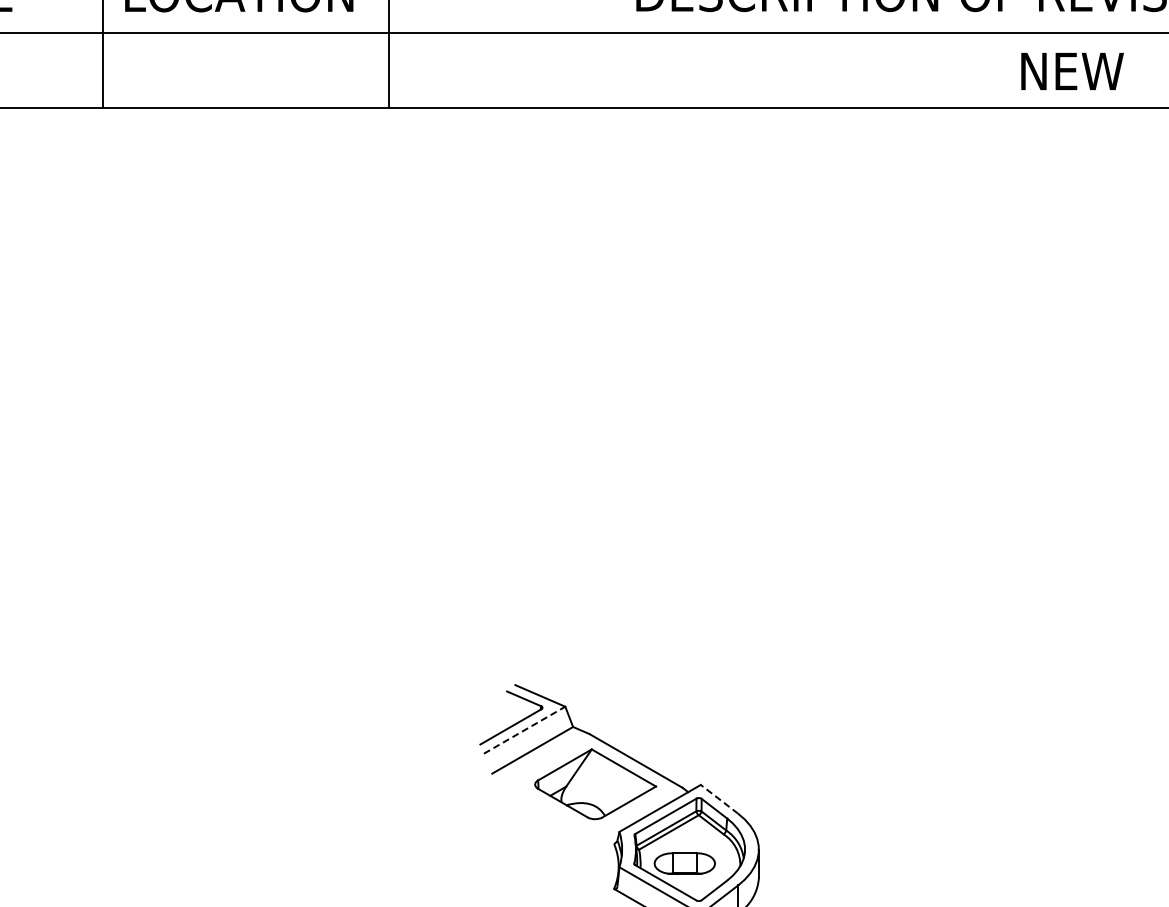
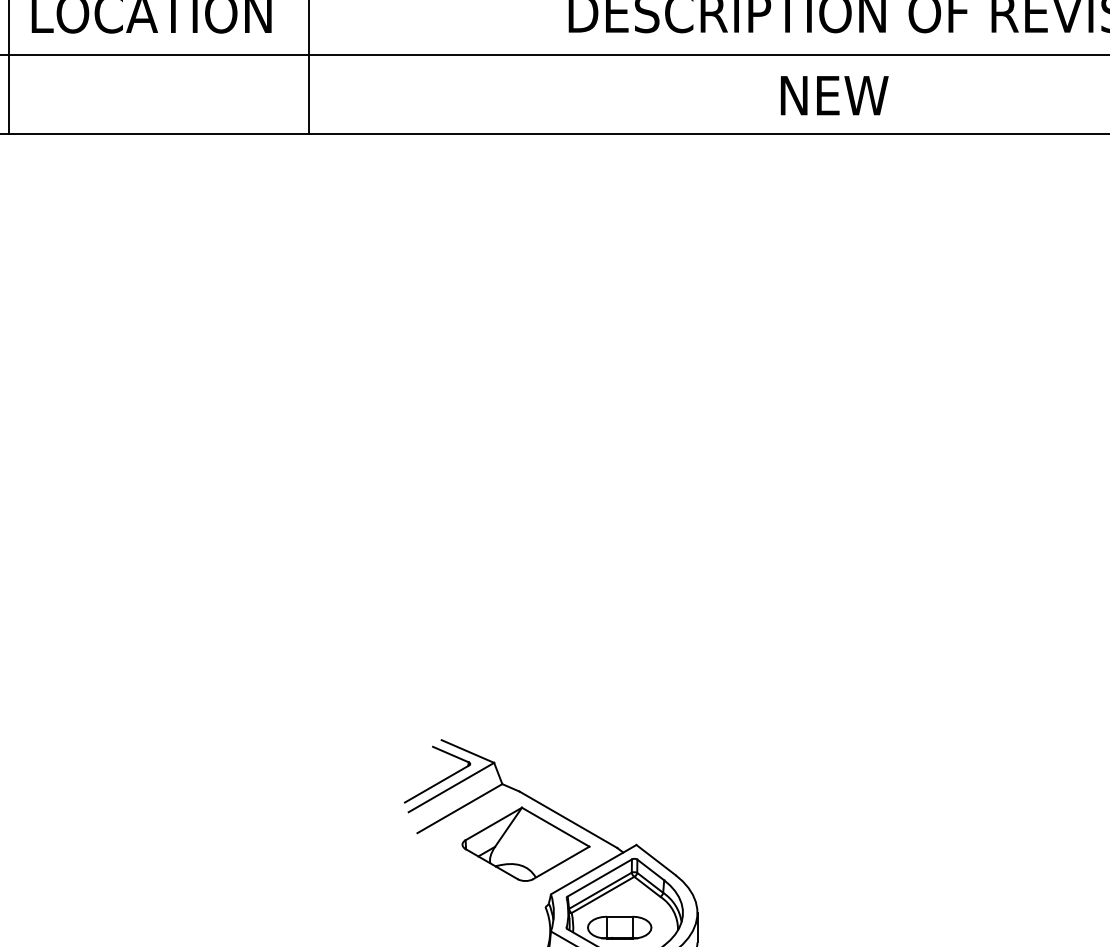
text: (1072, 71) -> (834, 95), moved
line: (524, 730) -> (451, 787), dashed -> solid
line: (719, 799) -> (656, 860), dashed -> solid

